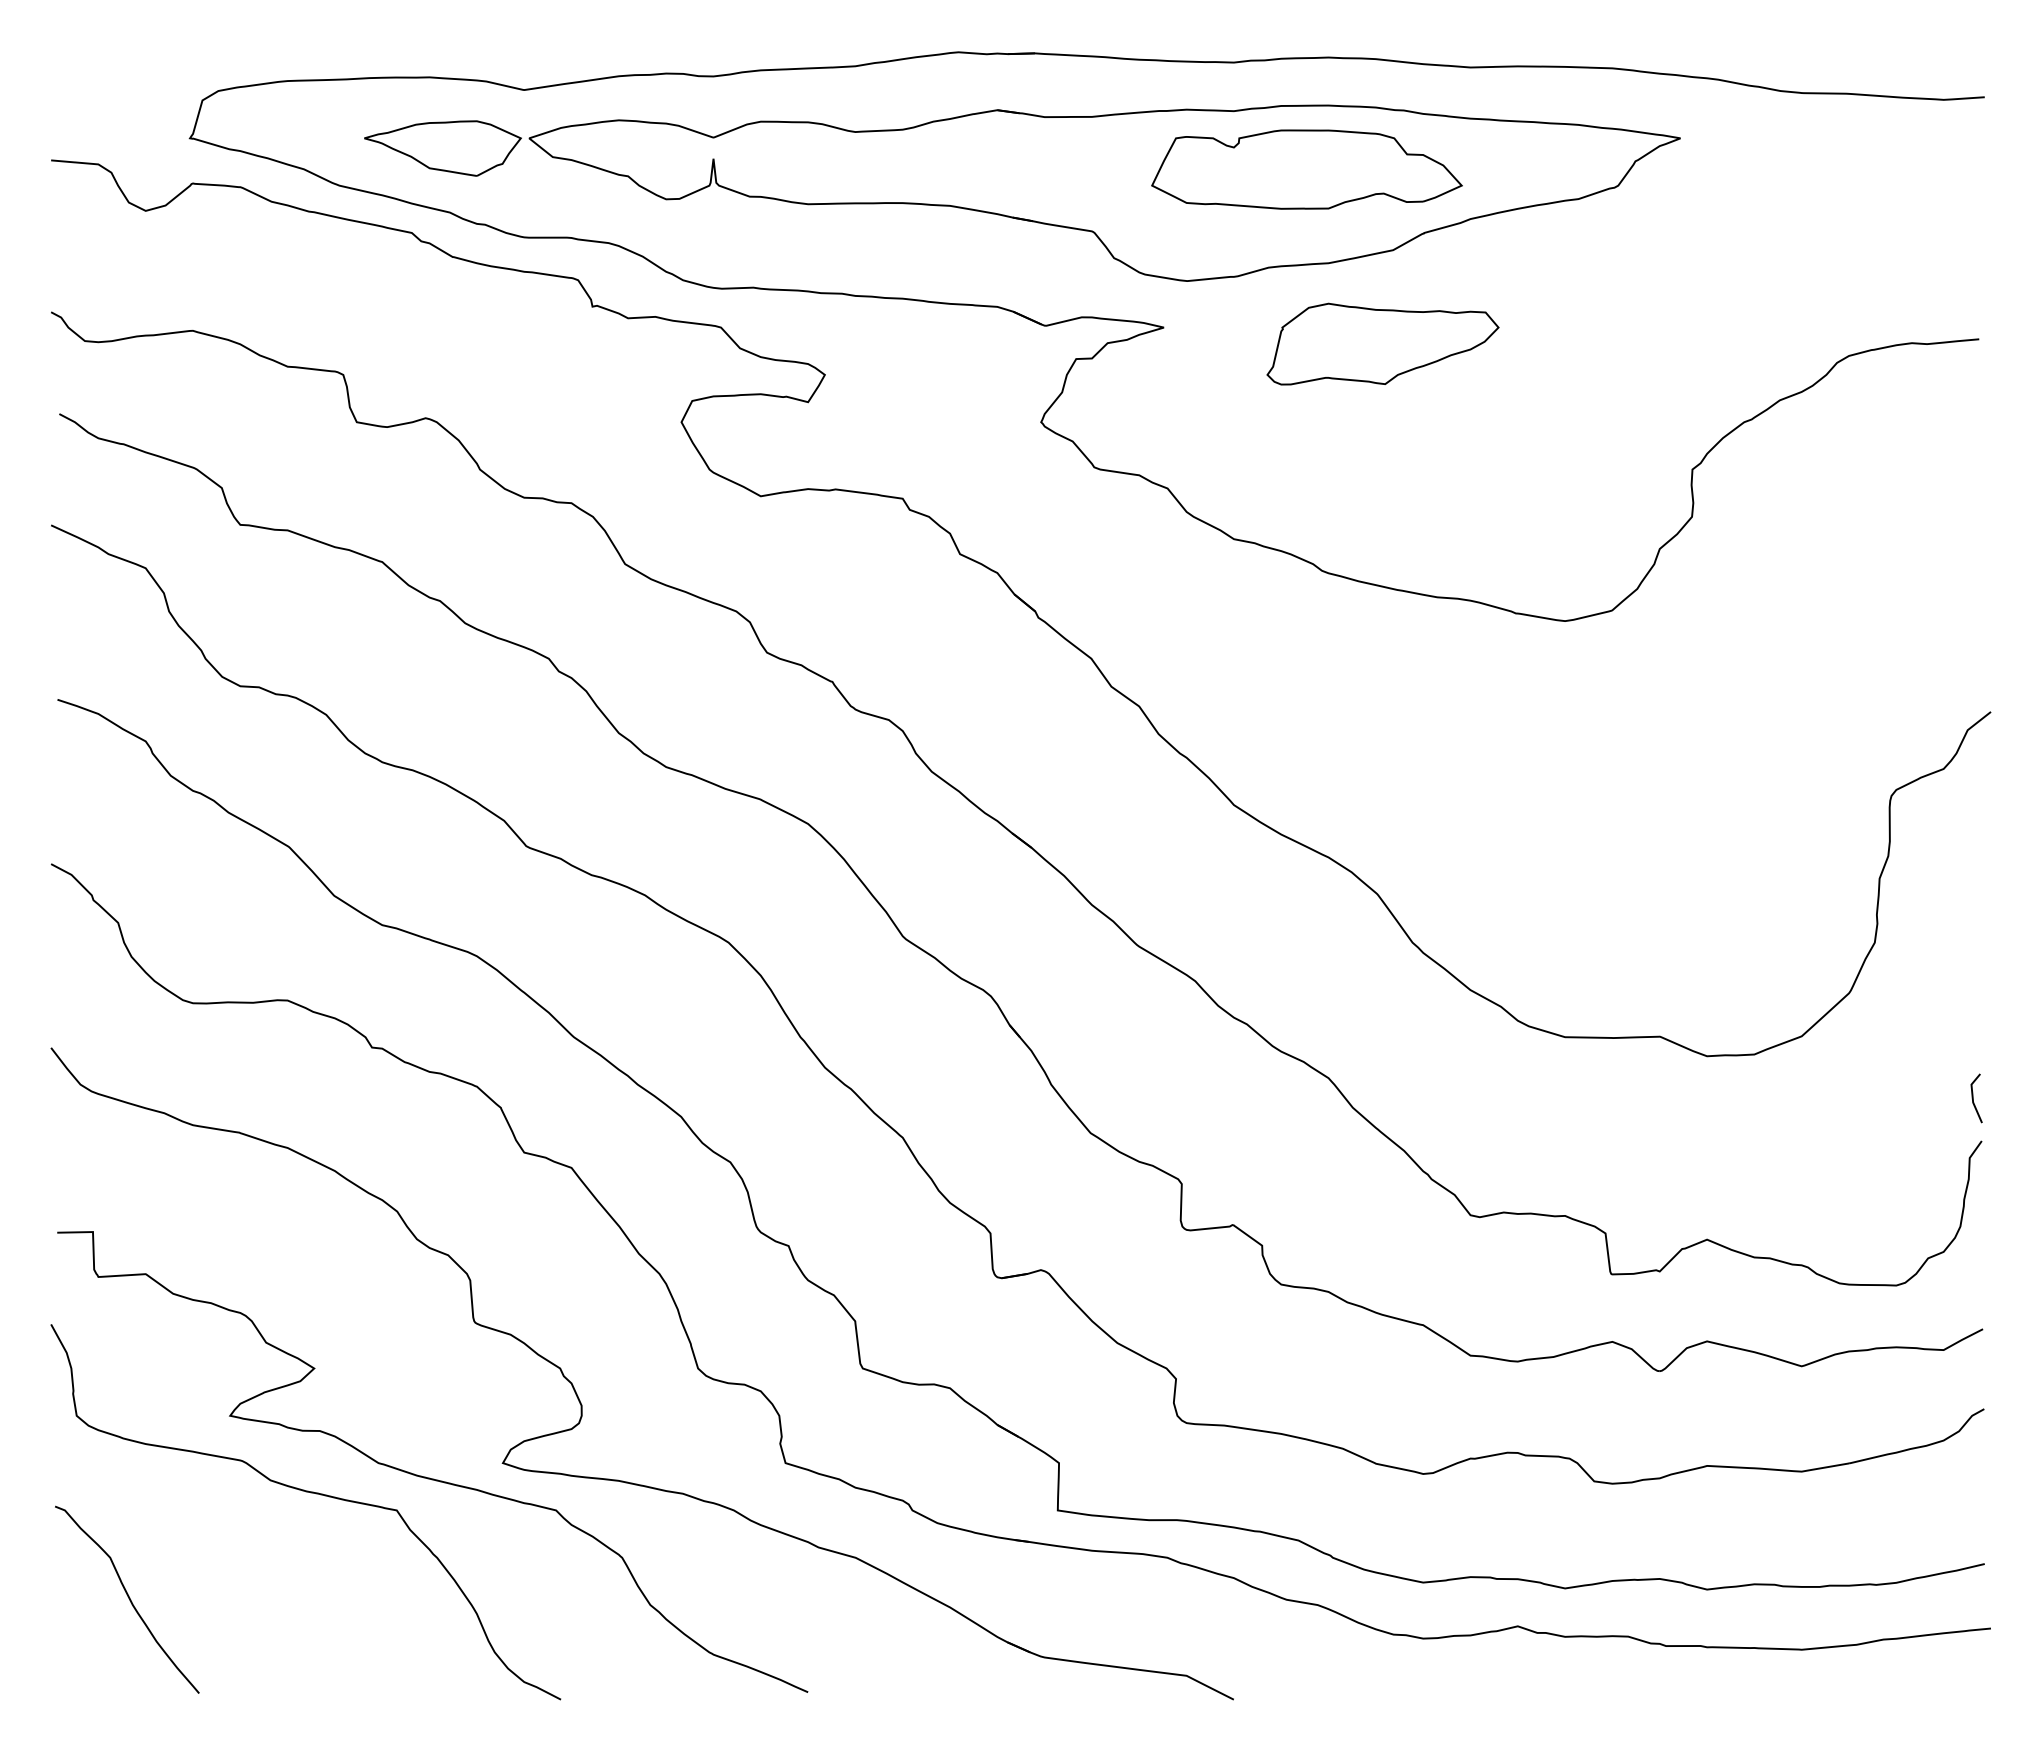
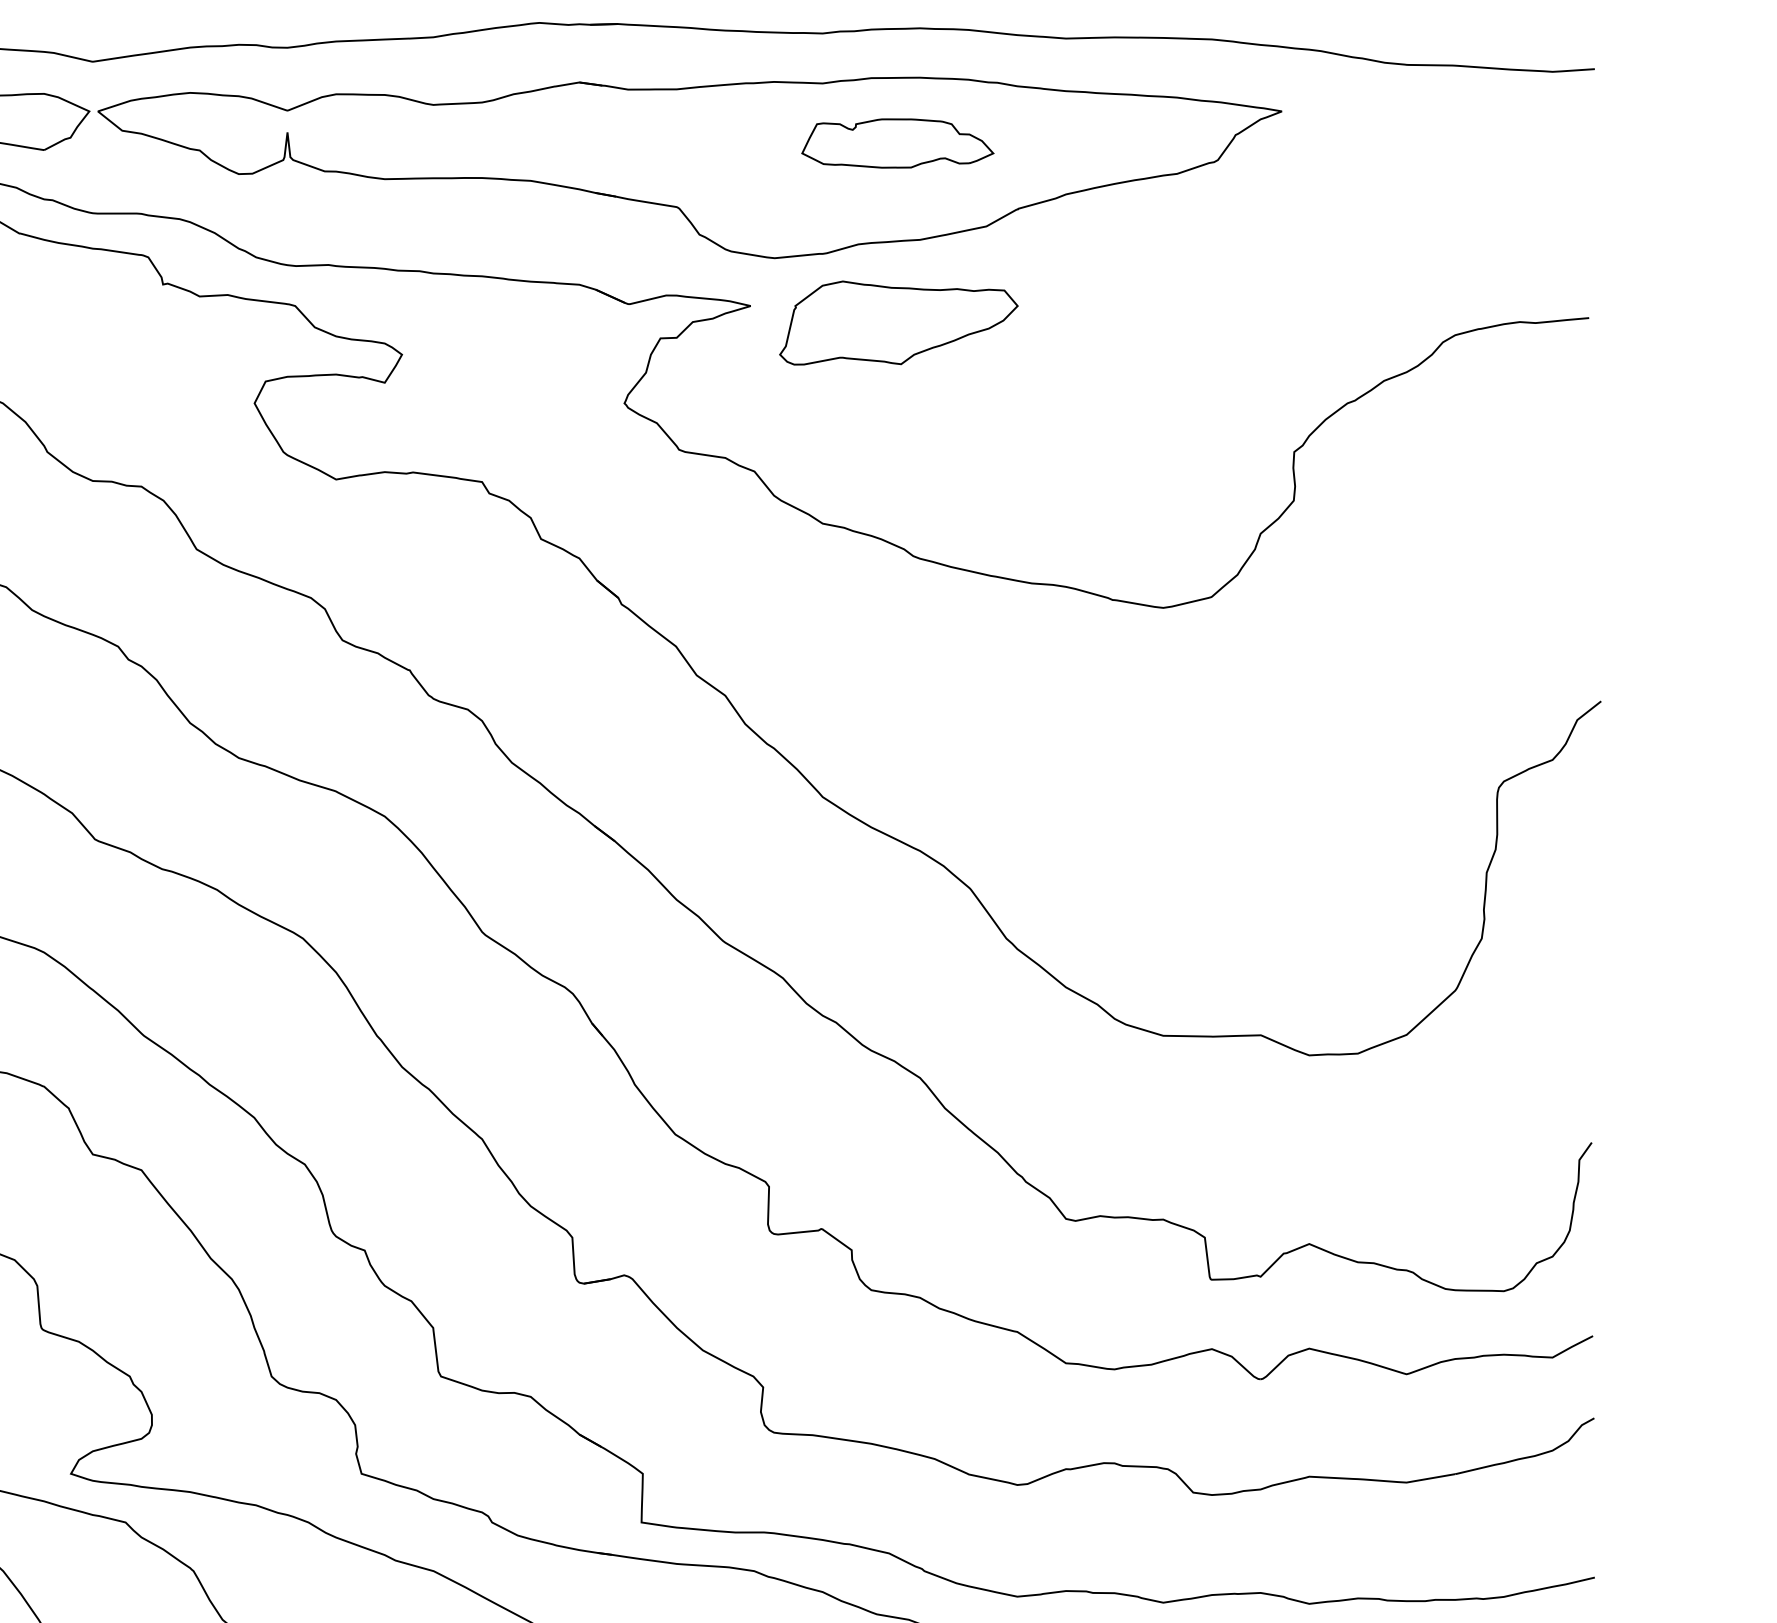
part: (1306, 169) -> (897, 143), size x0.6
part: (1382, 343) -> (898, 322), moved
line: (1973, 1098) -> (1583, 1098), removed

